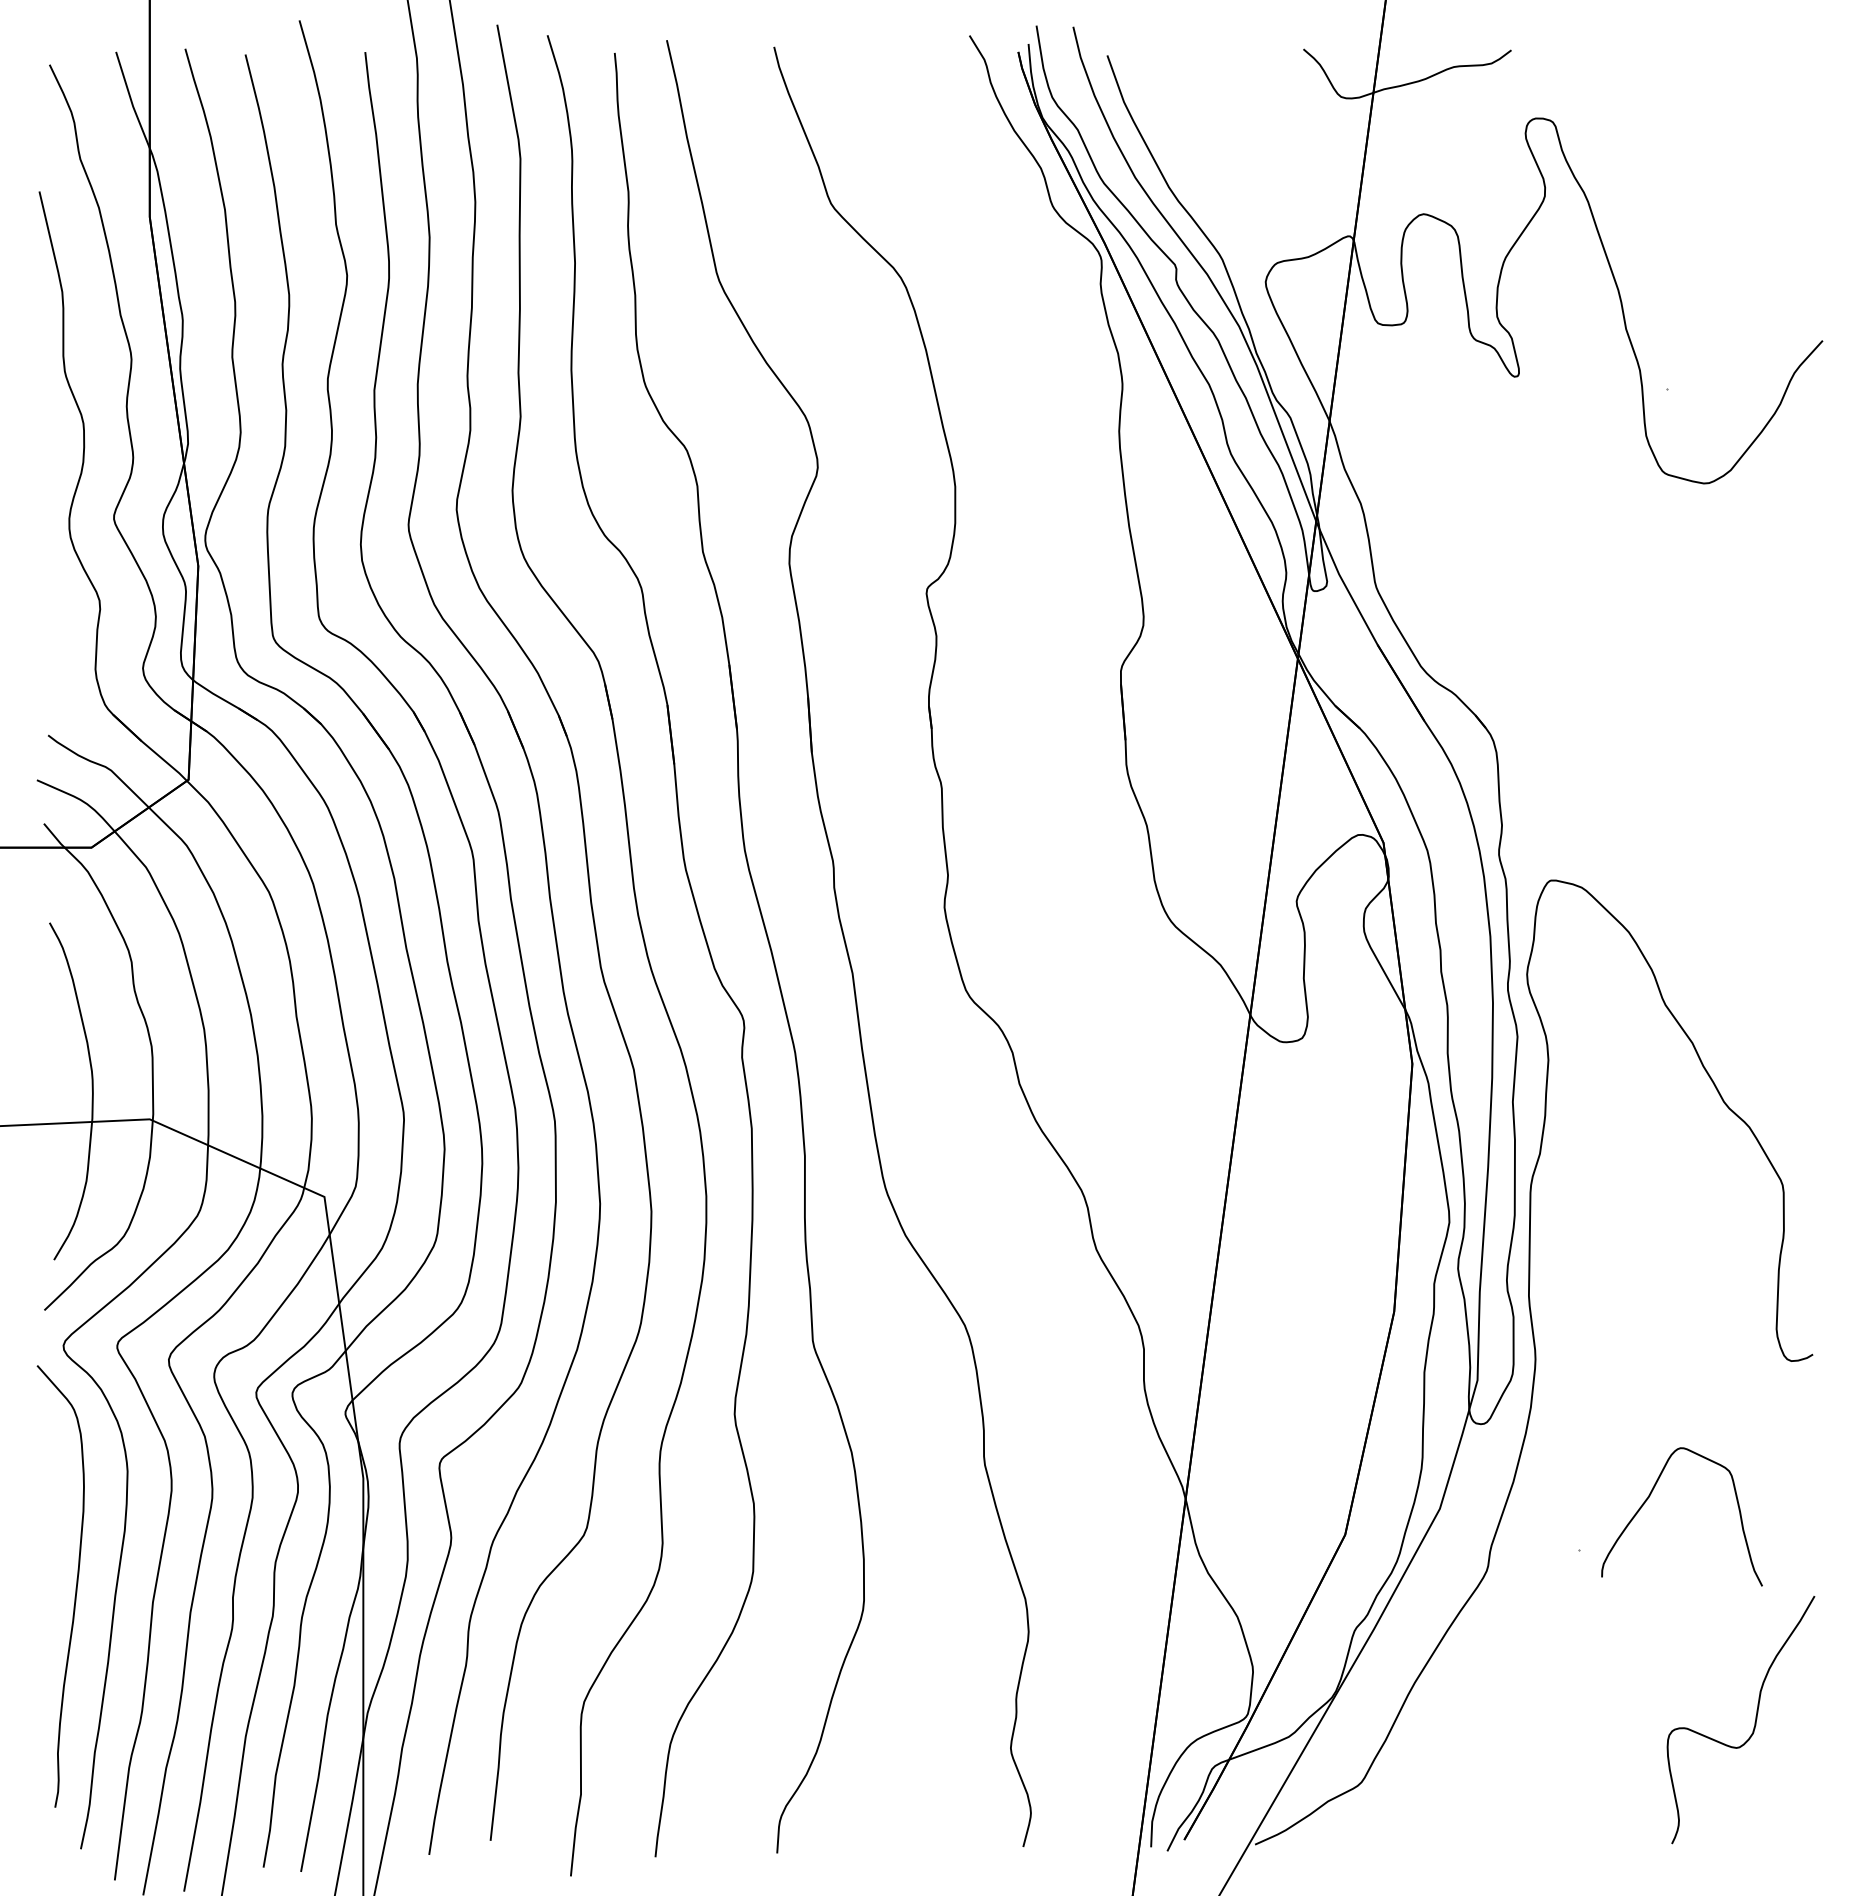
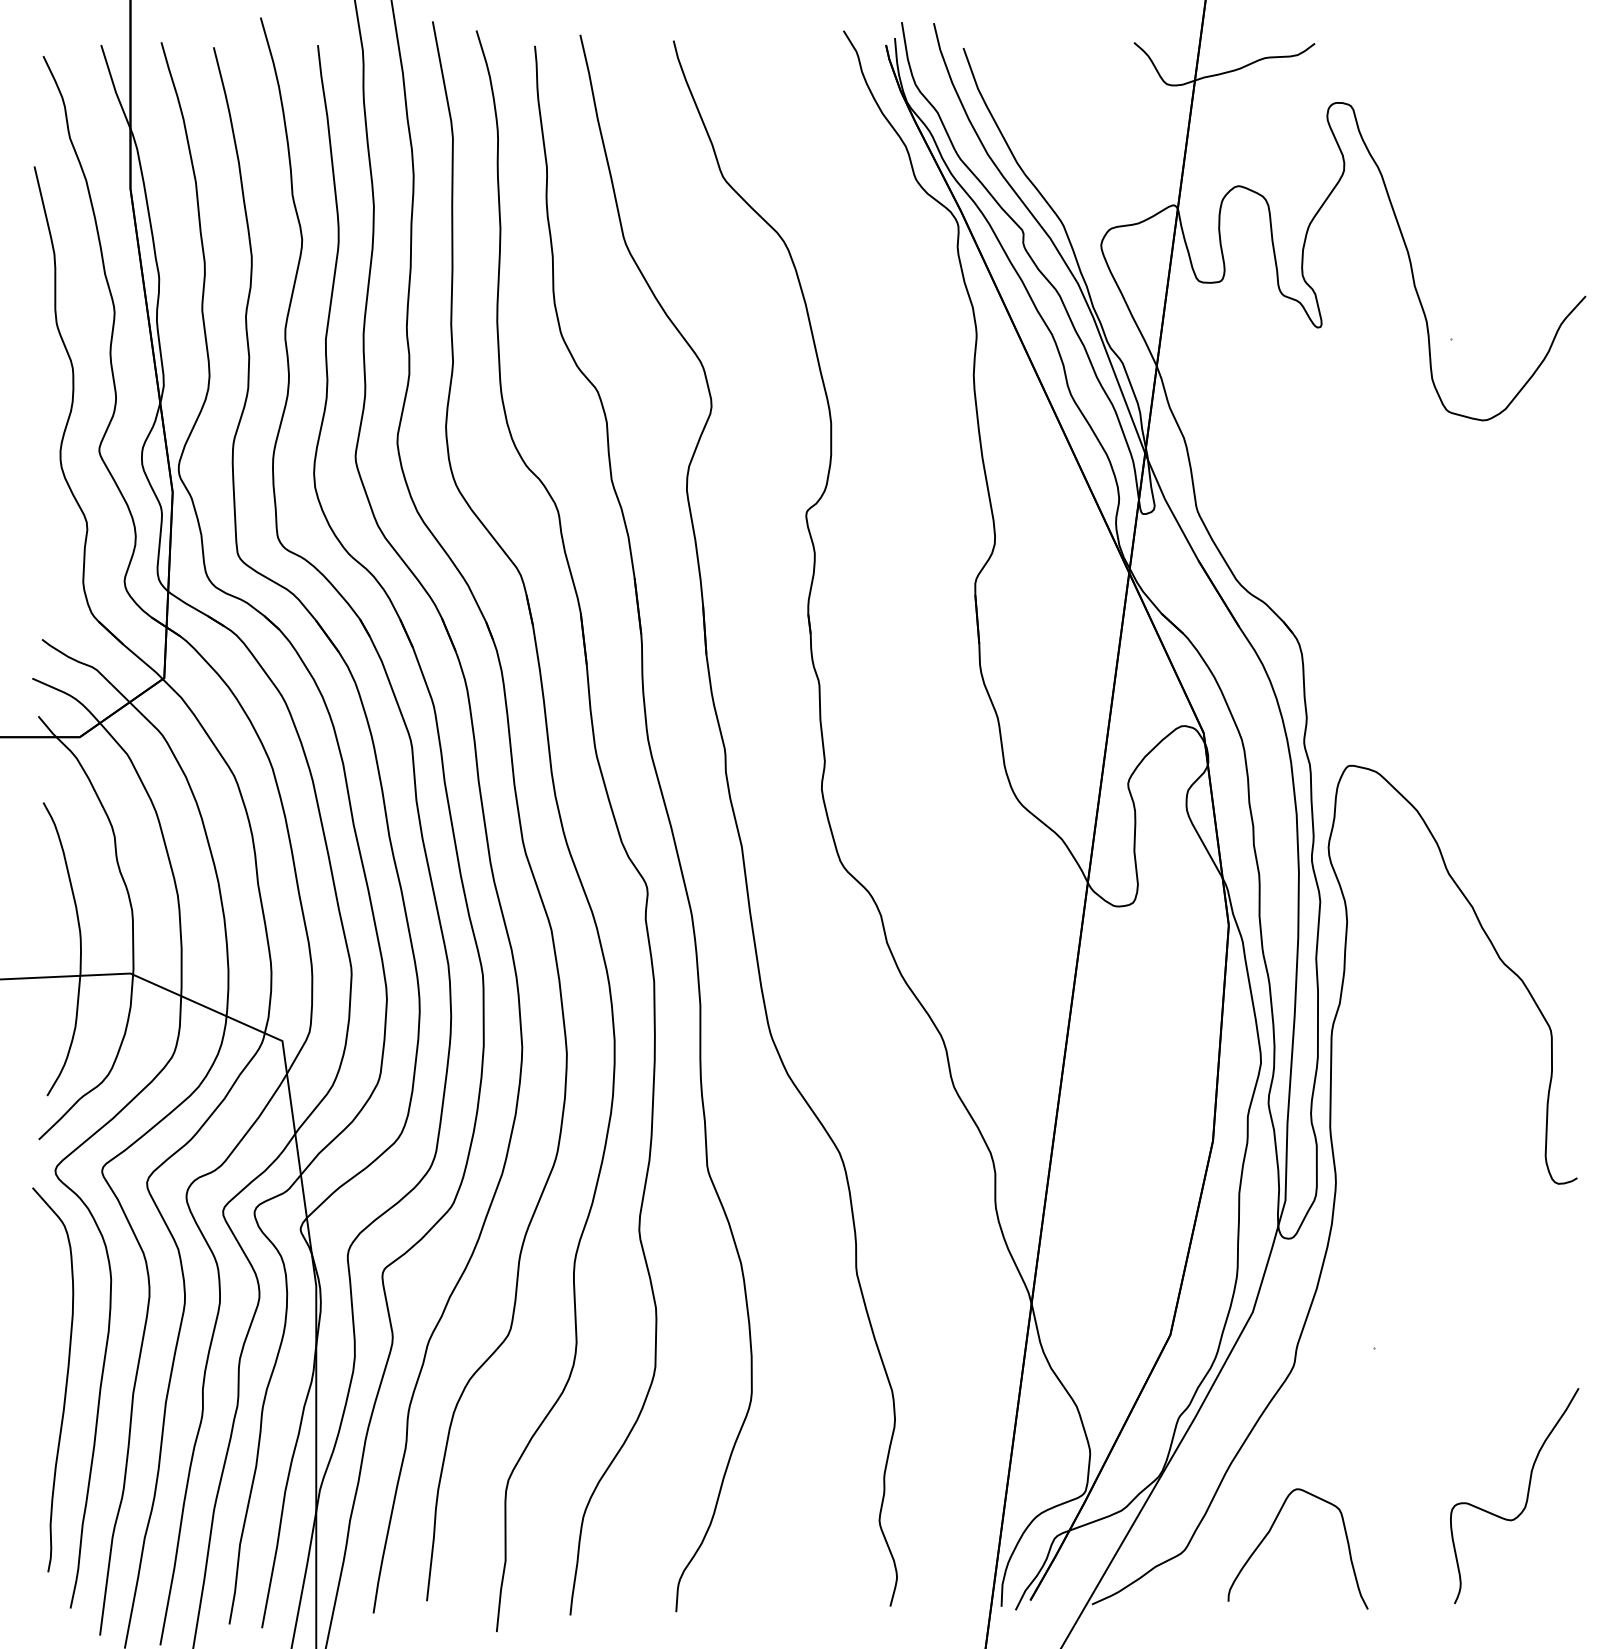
curve: (1650, 1496) -> (1270, 1531), moved

